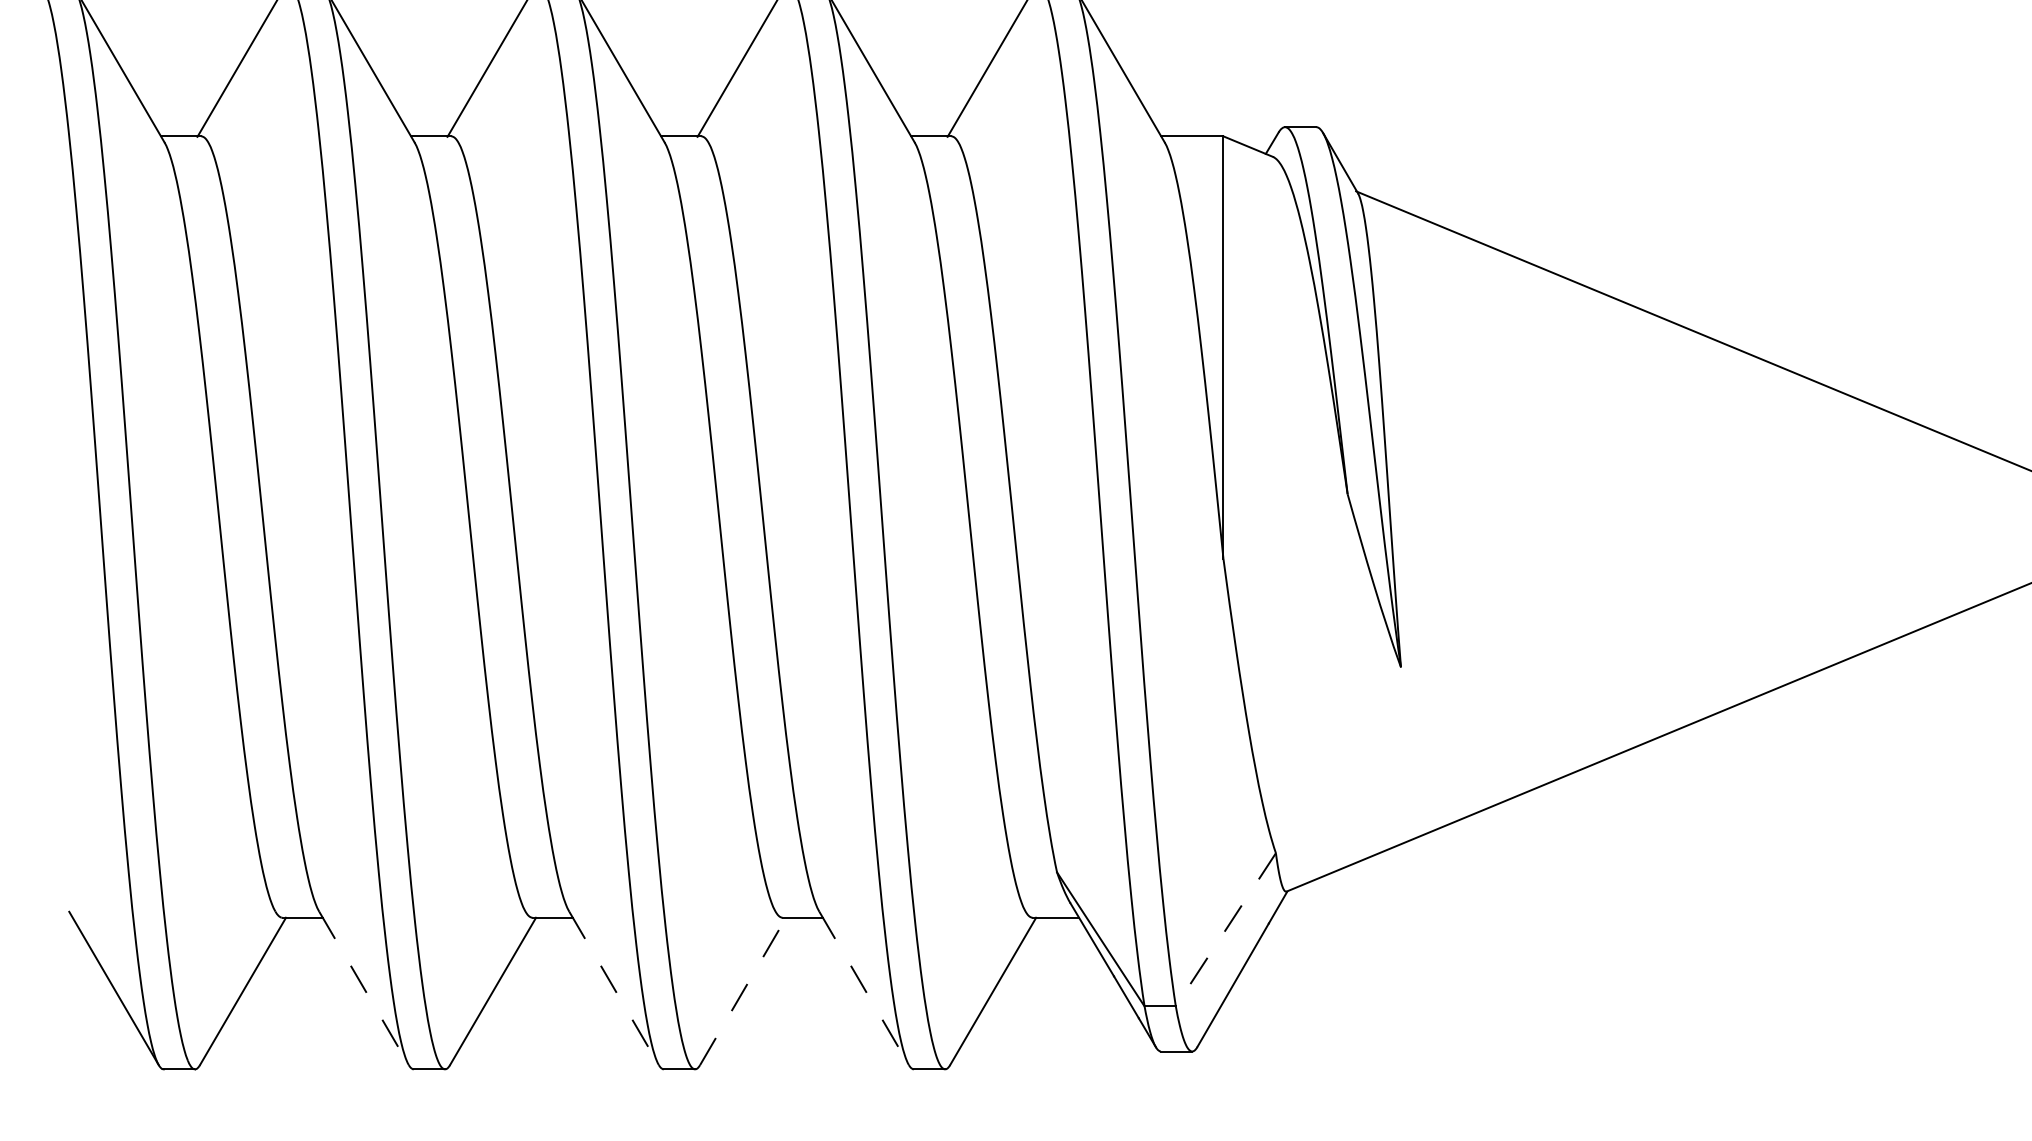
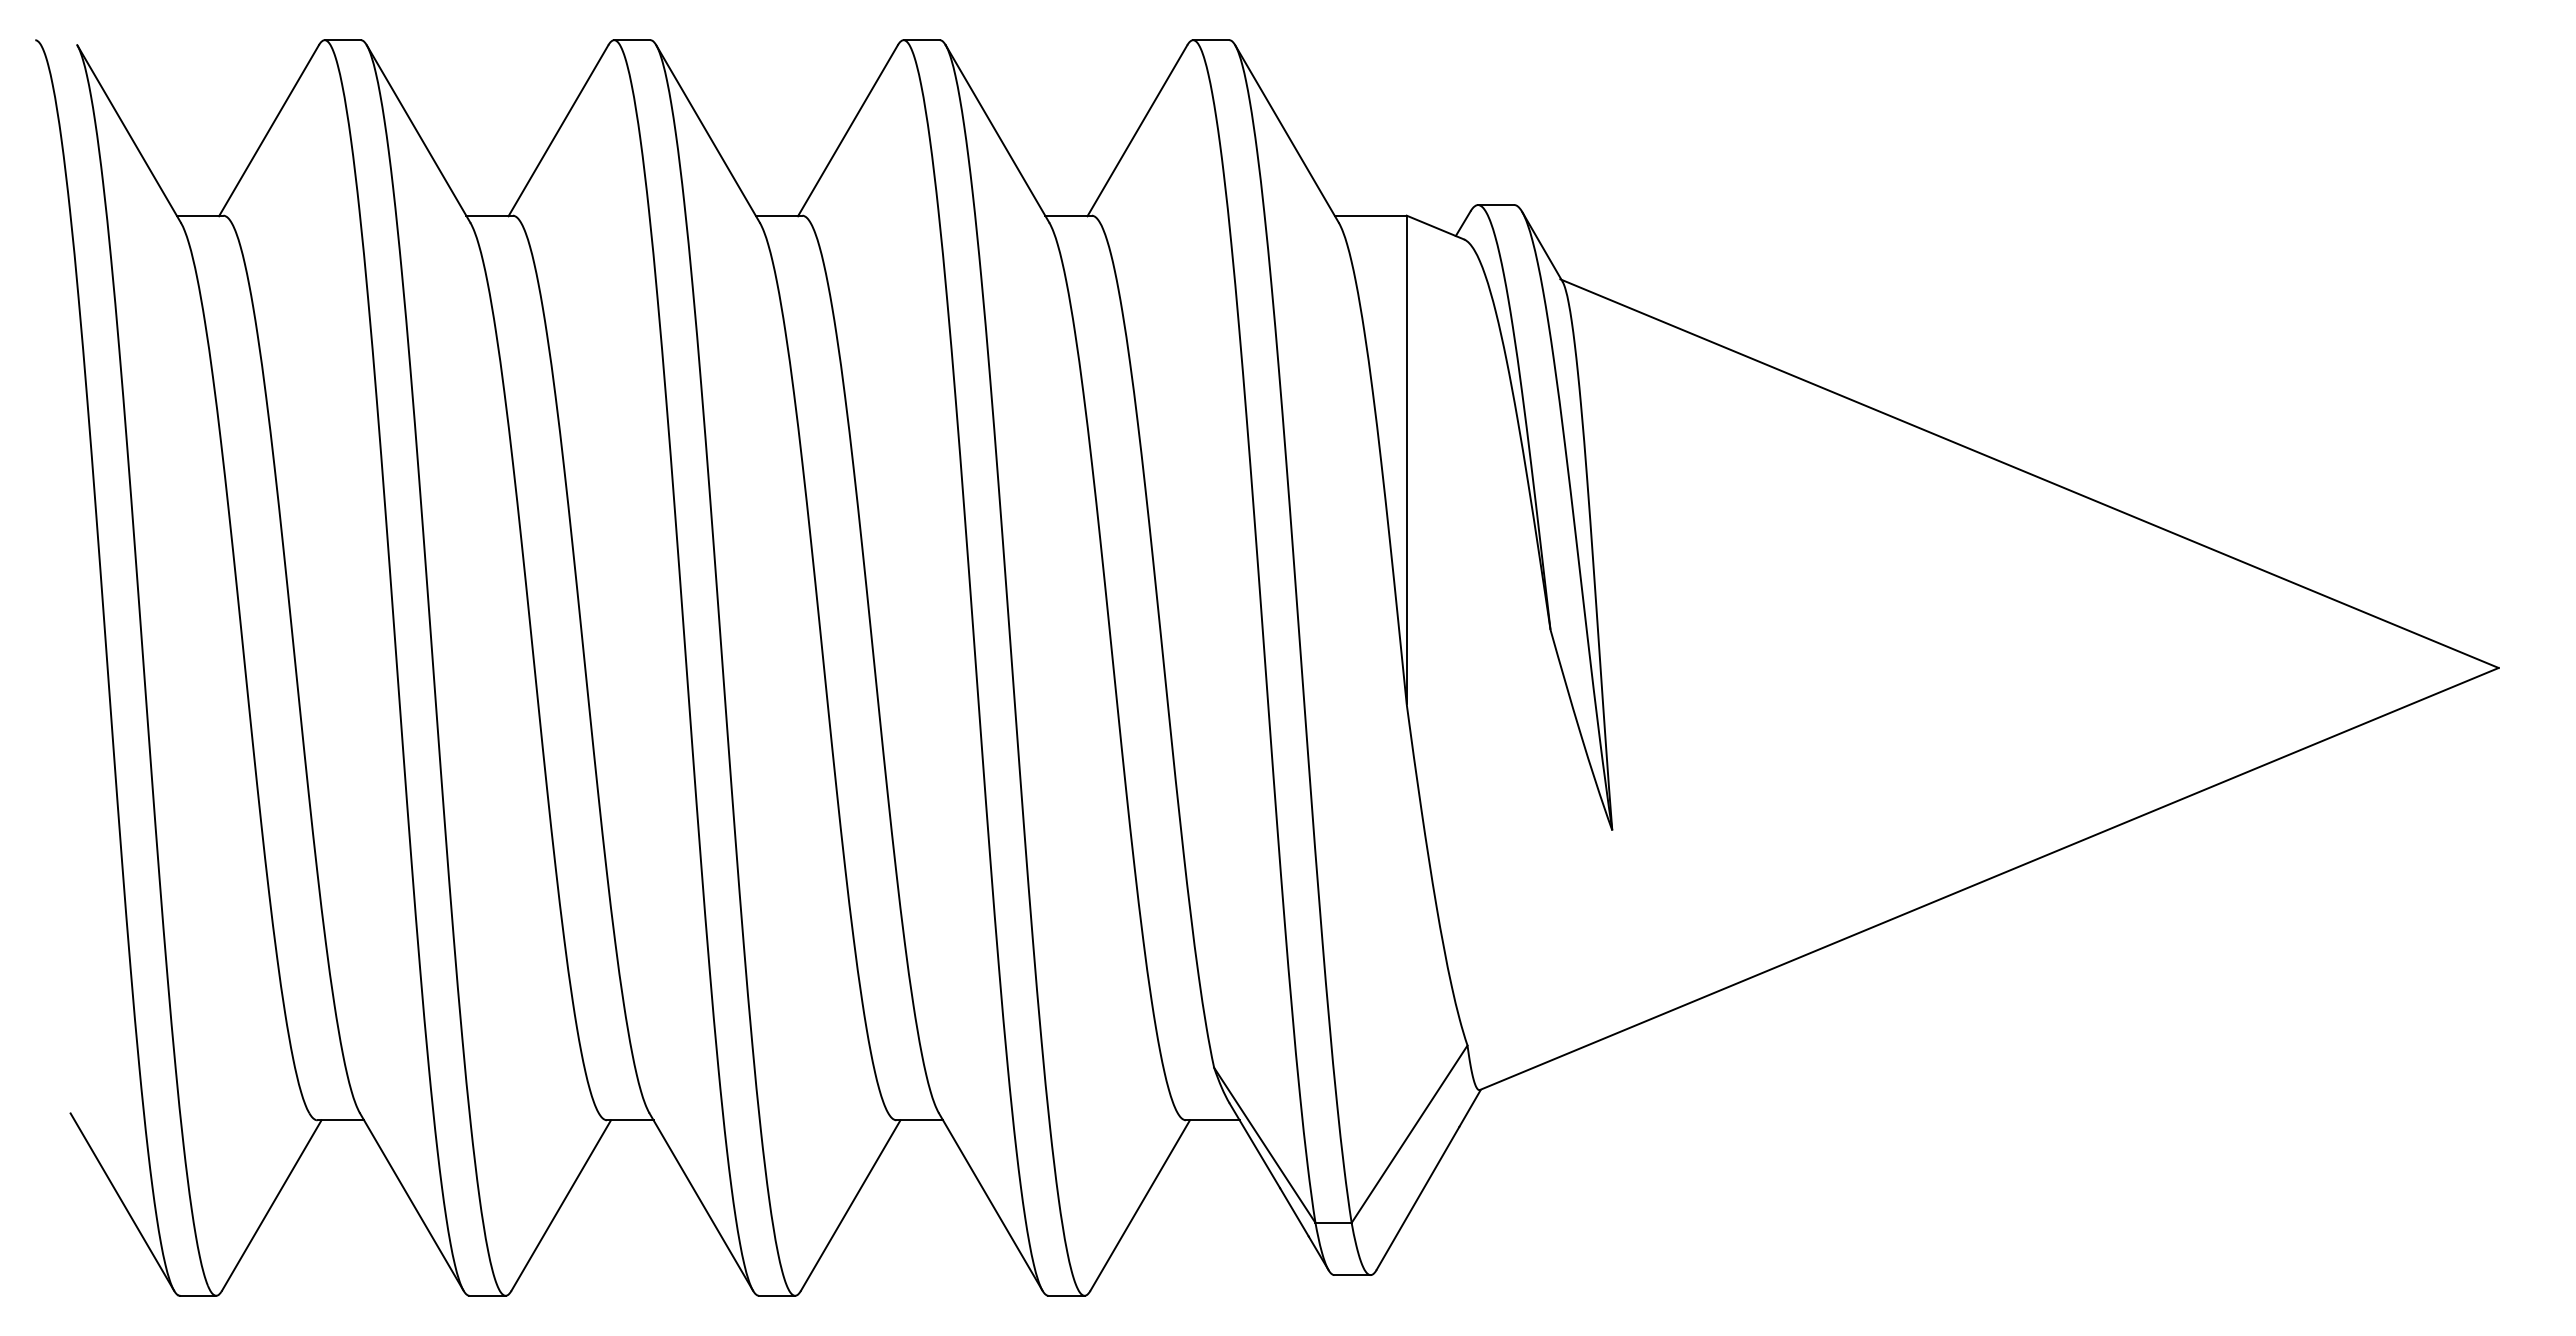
line: (1225, 930) -> (1409, 1134), dashed -> solid
line: (363, 988) -> (411, 1202), dashed -> solid
line: (614, 988) -> (701, 1202), dashed -> solid
line: (863, 988) -> (990, 1202), dashed -> solid
line: (742, 991) -> (850, 1205), dashed -> solid

